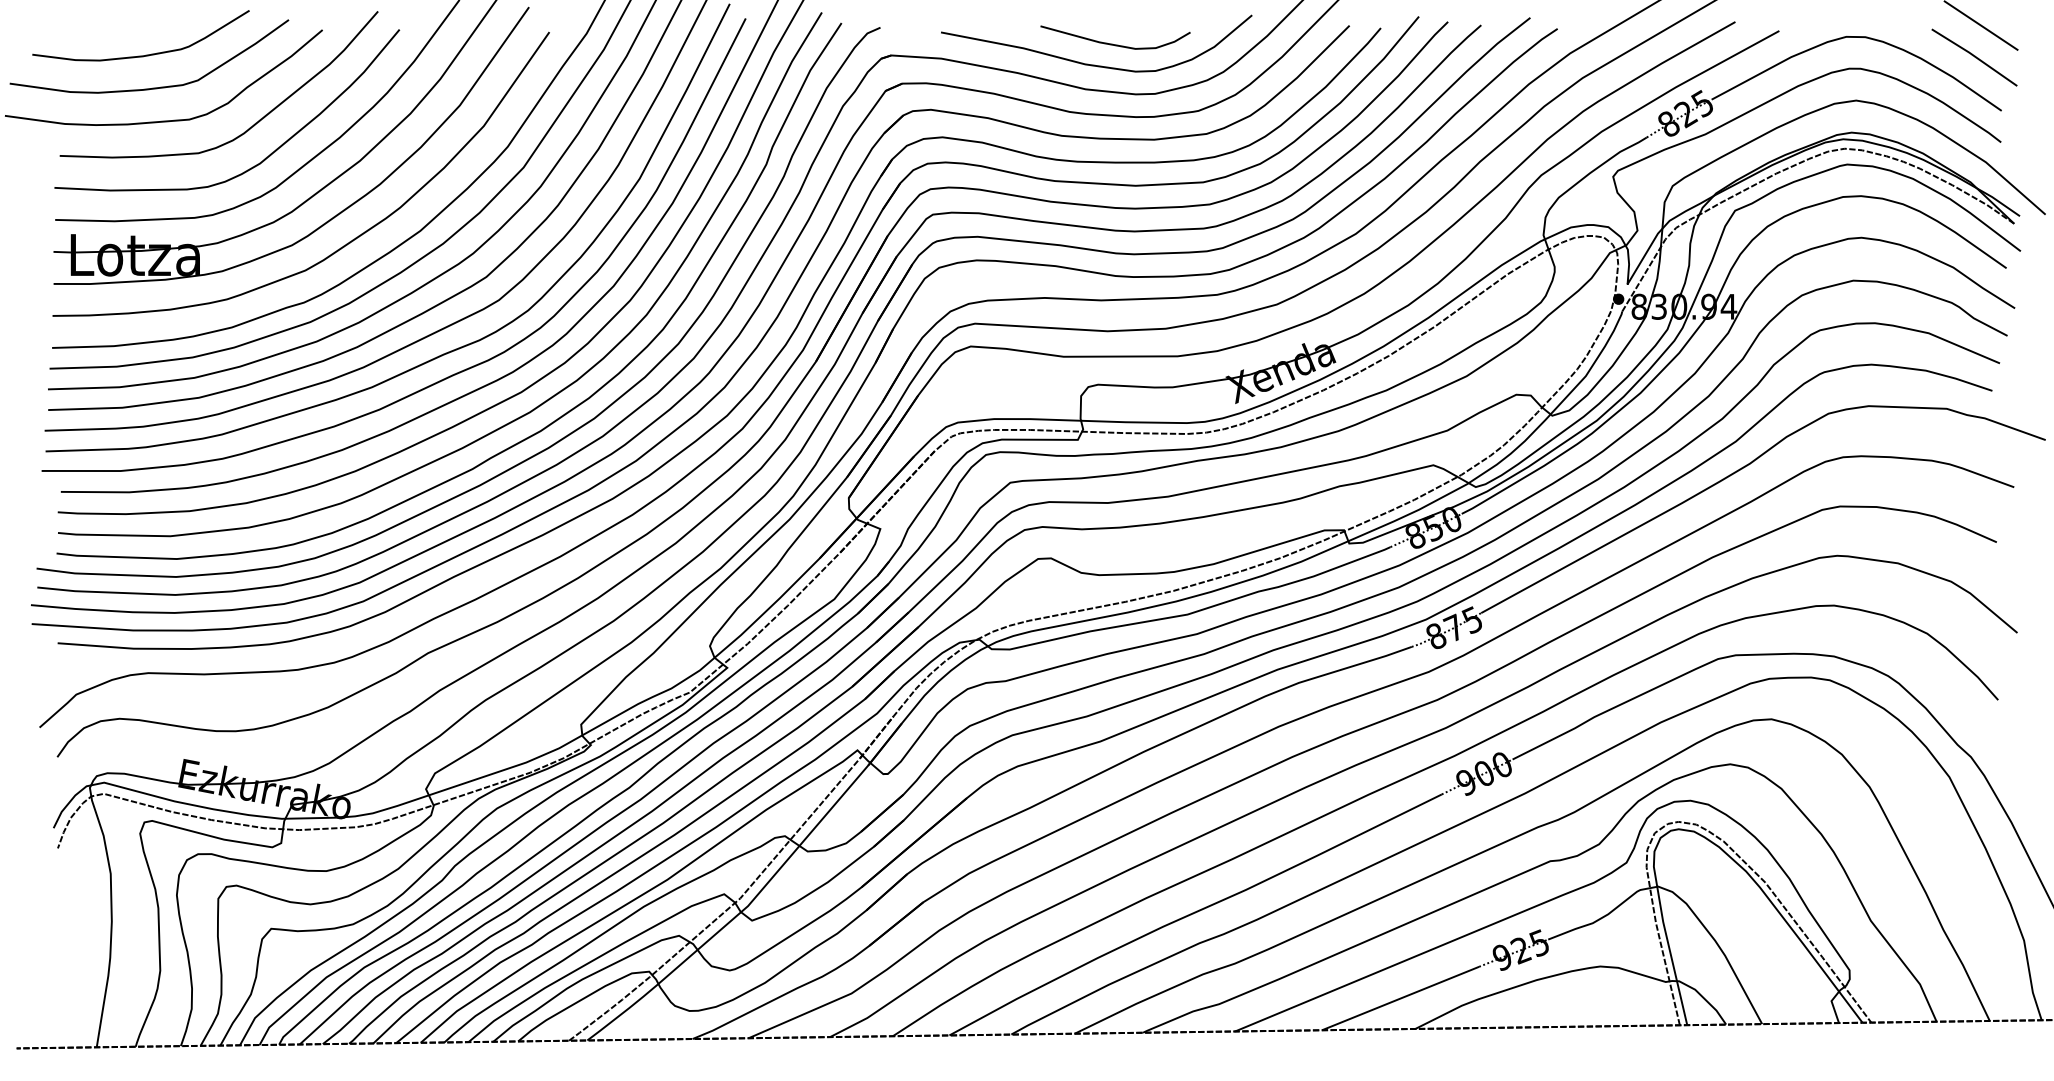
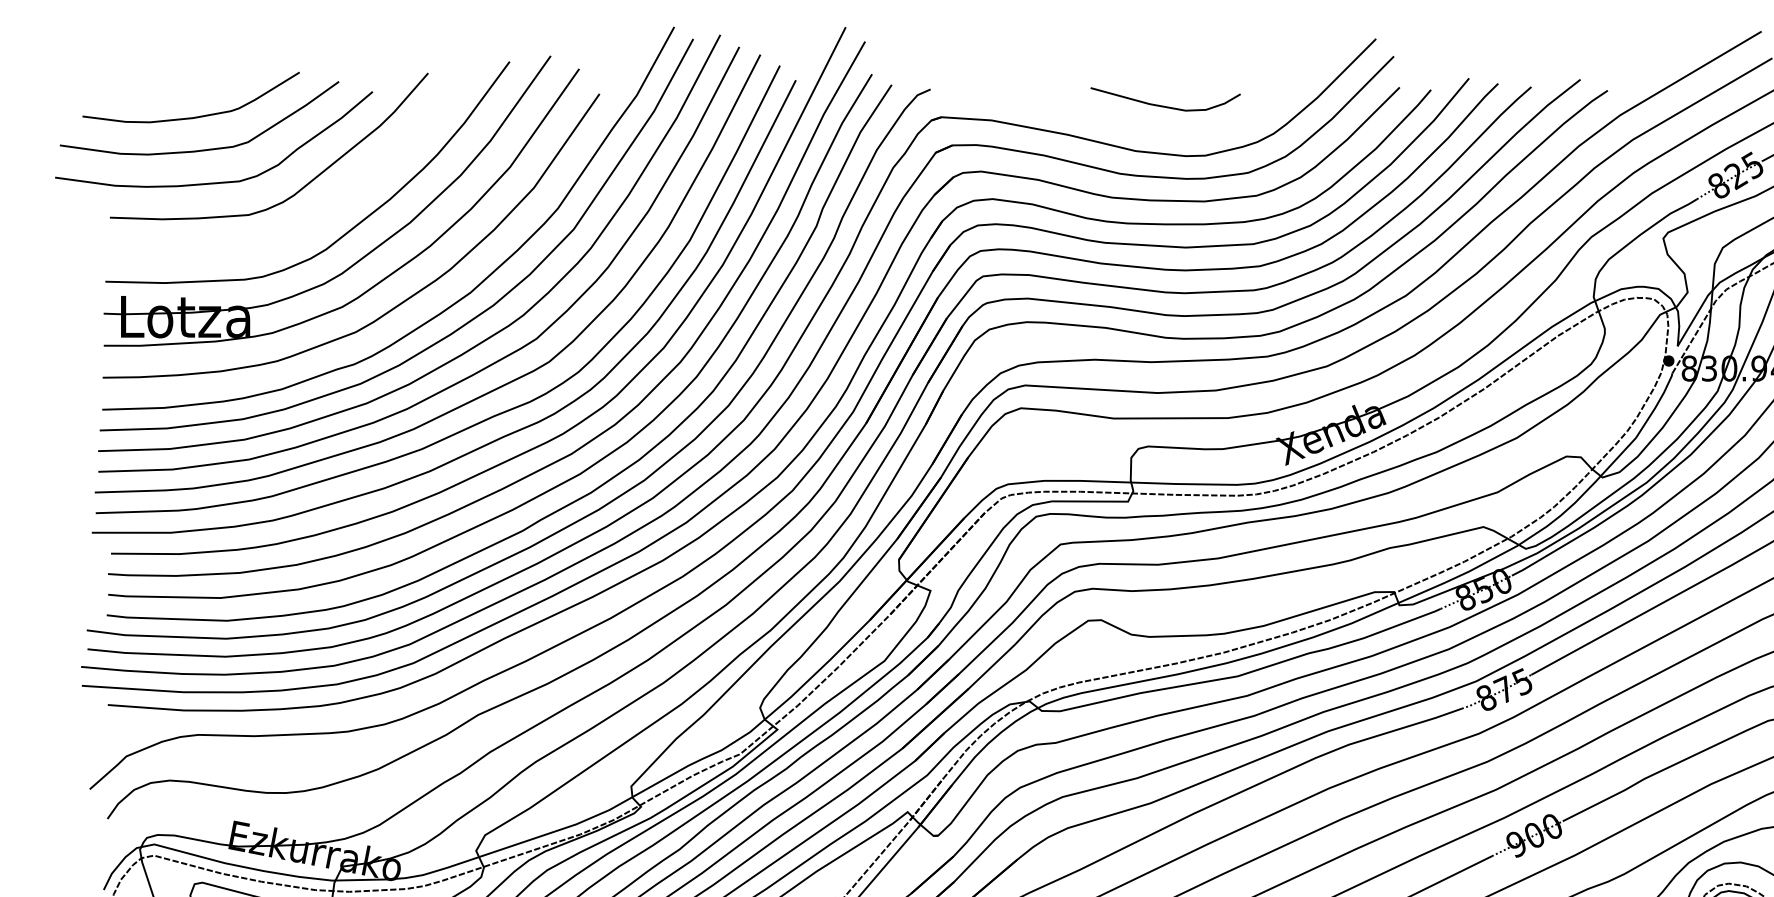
curve: (1094, 64) -> (1144, 126), removed
curve: (265, 157) -> (315, 219), removed

